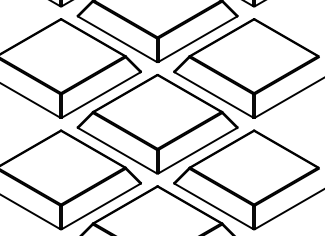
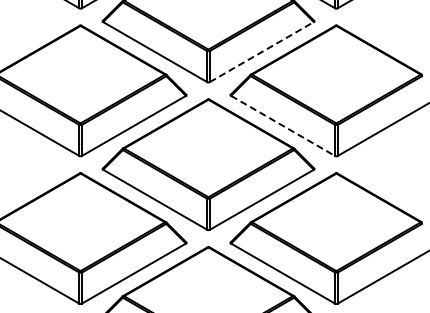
line: (198, 38) -> (262, 51), solid -> dashed
line: (214, 95) -> (283, 126), solid -> dashed

